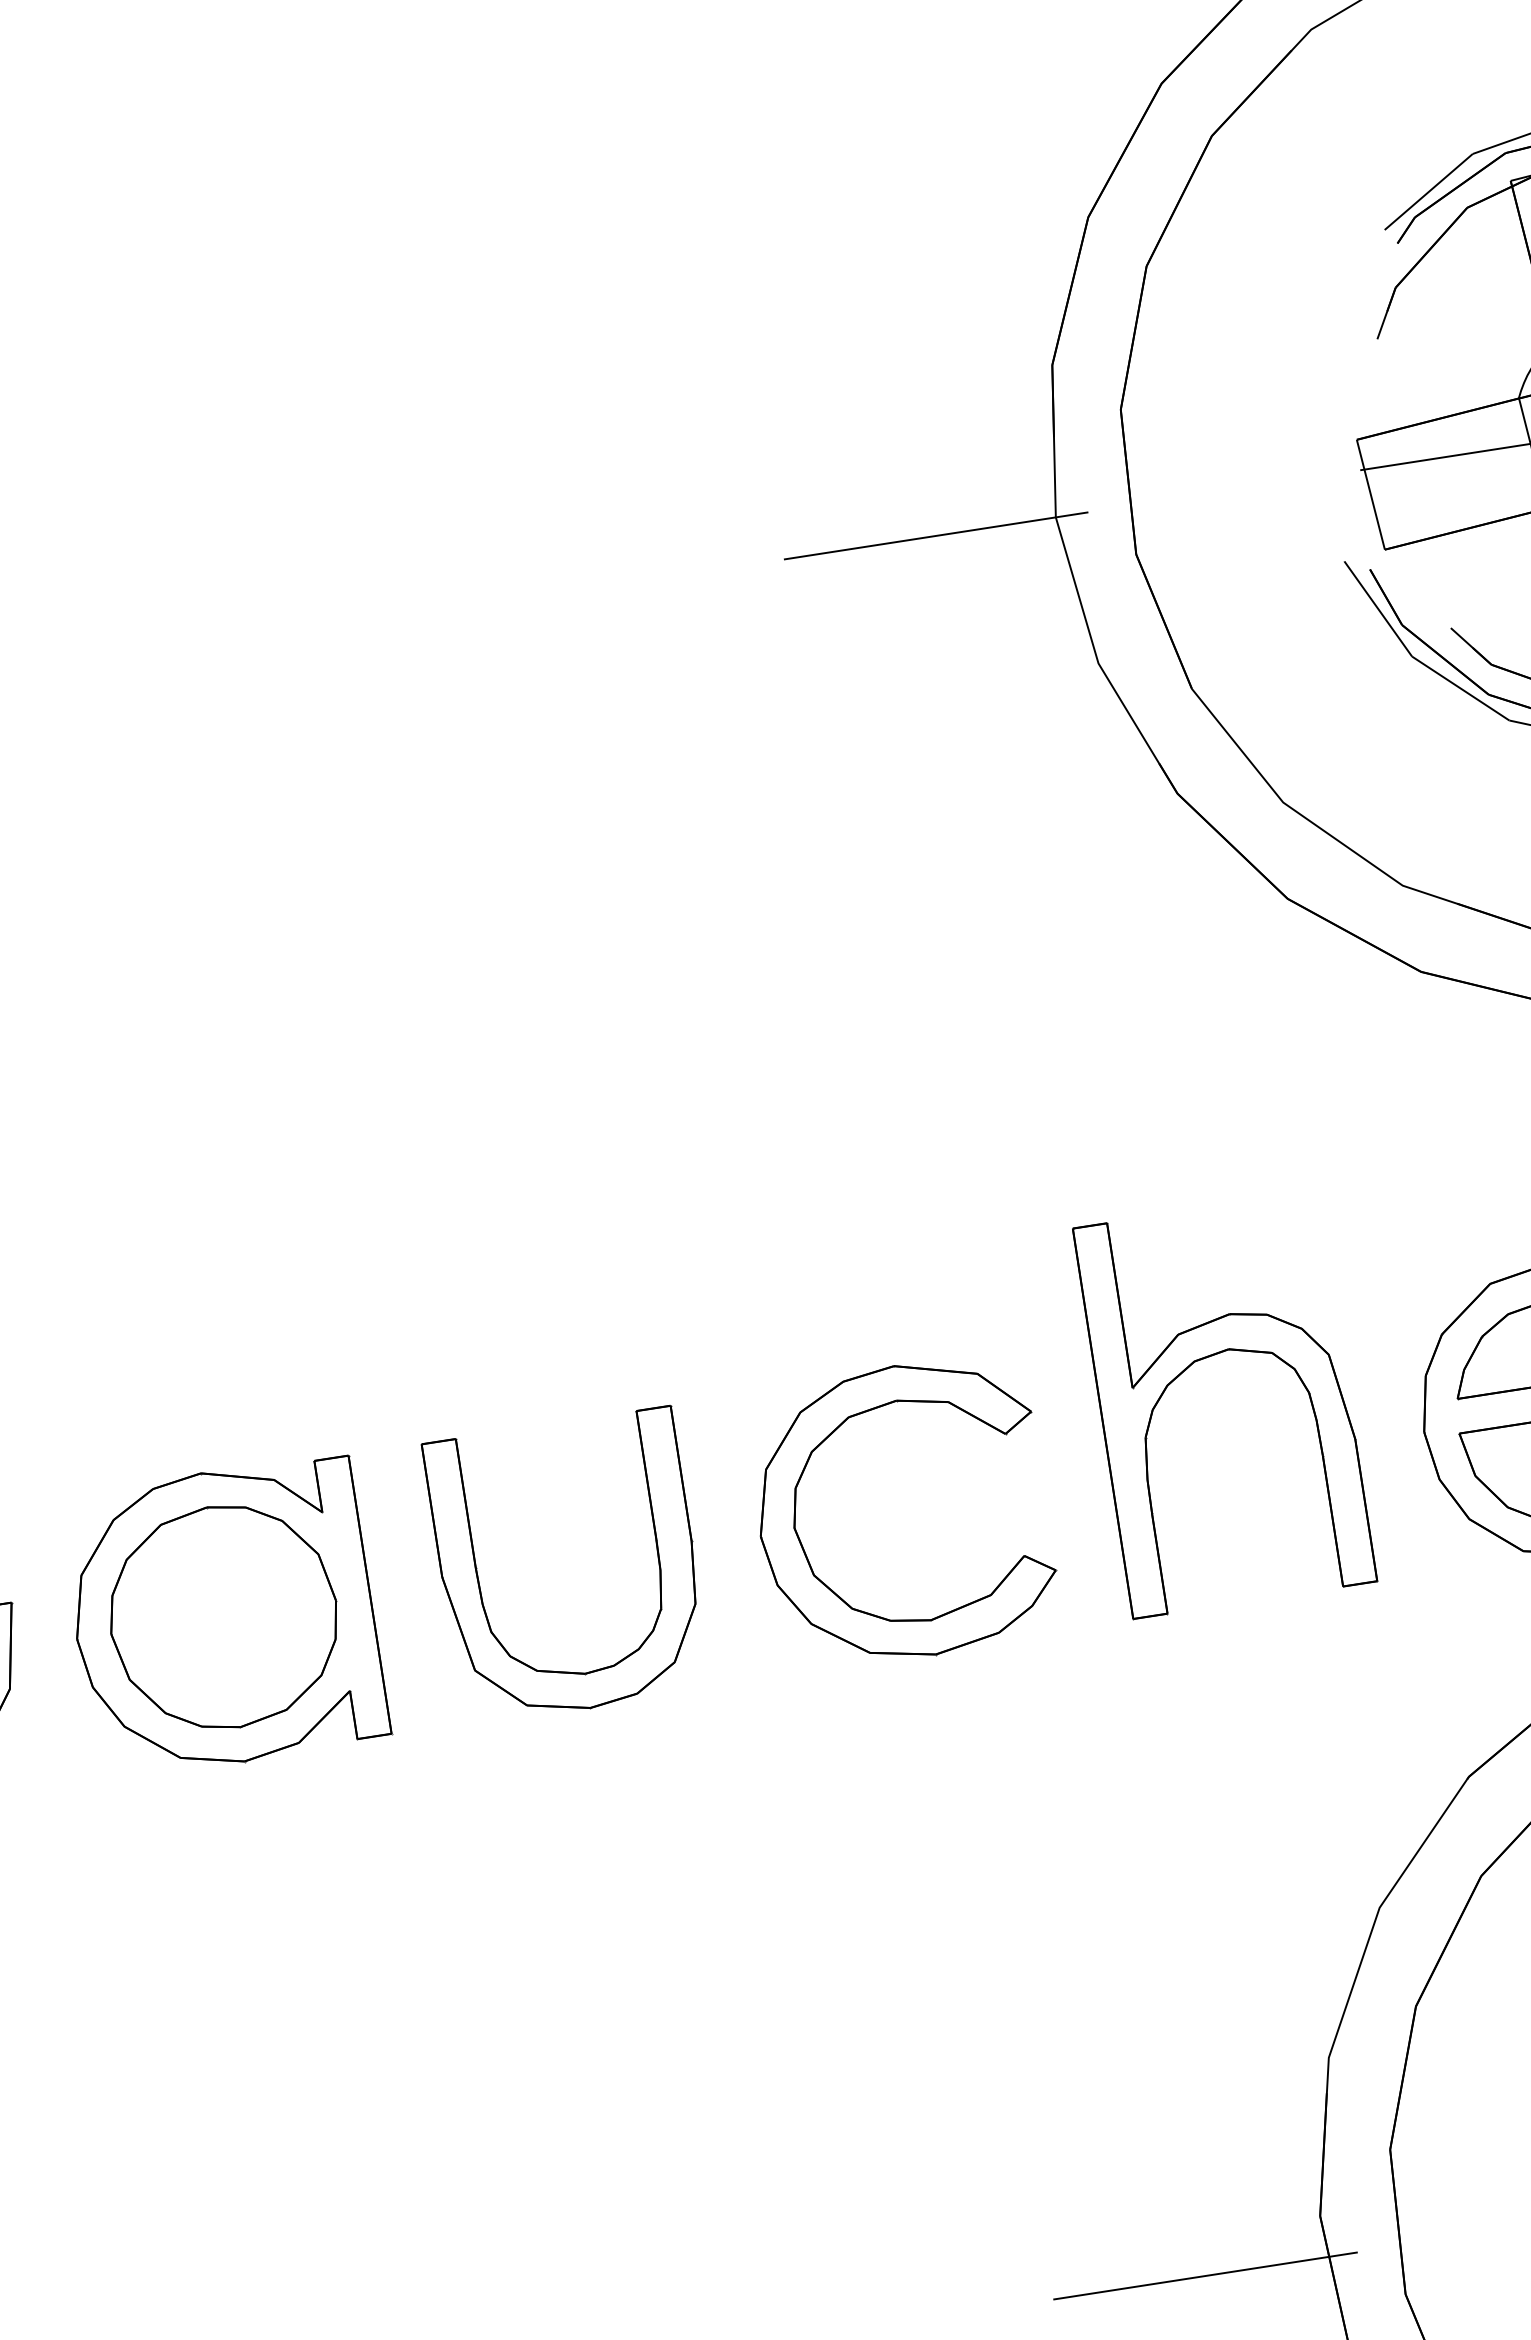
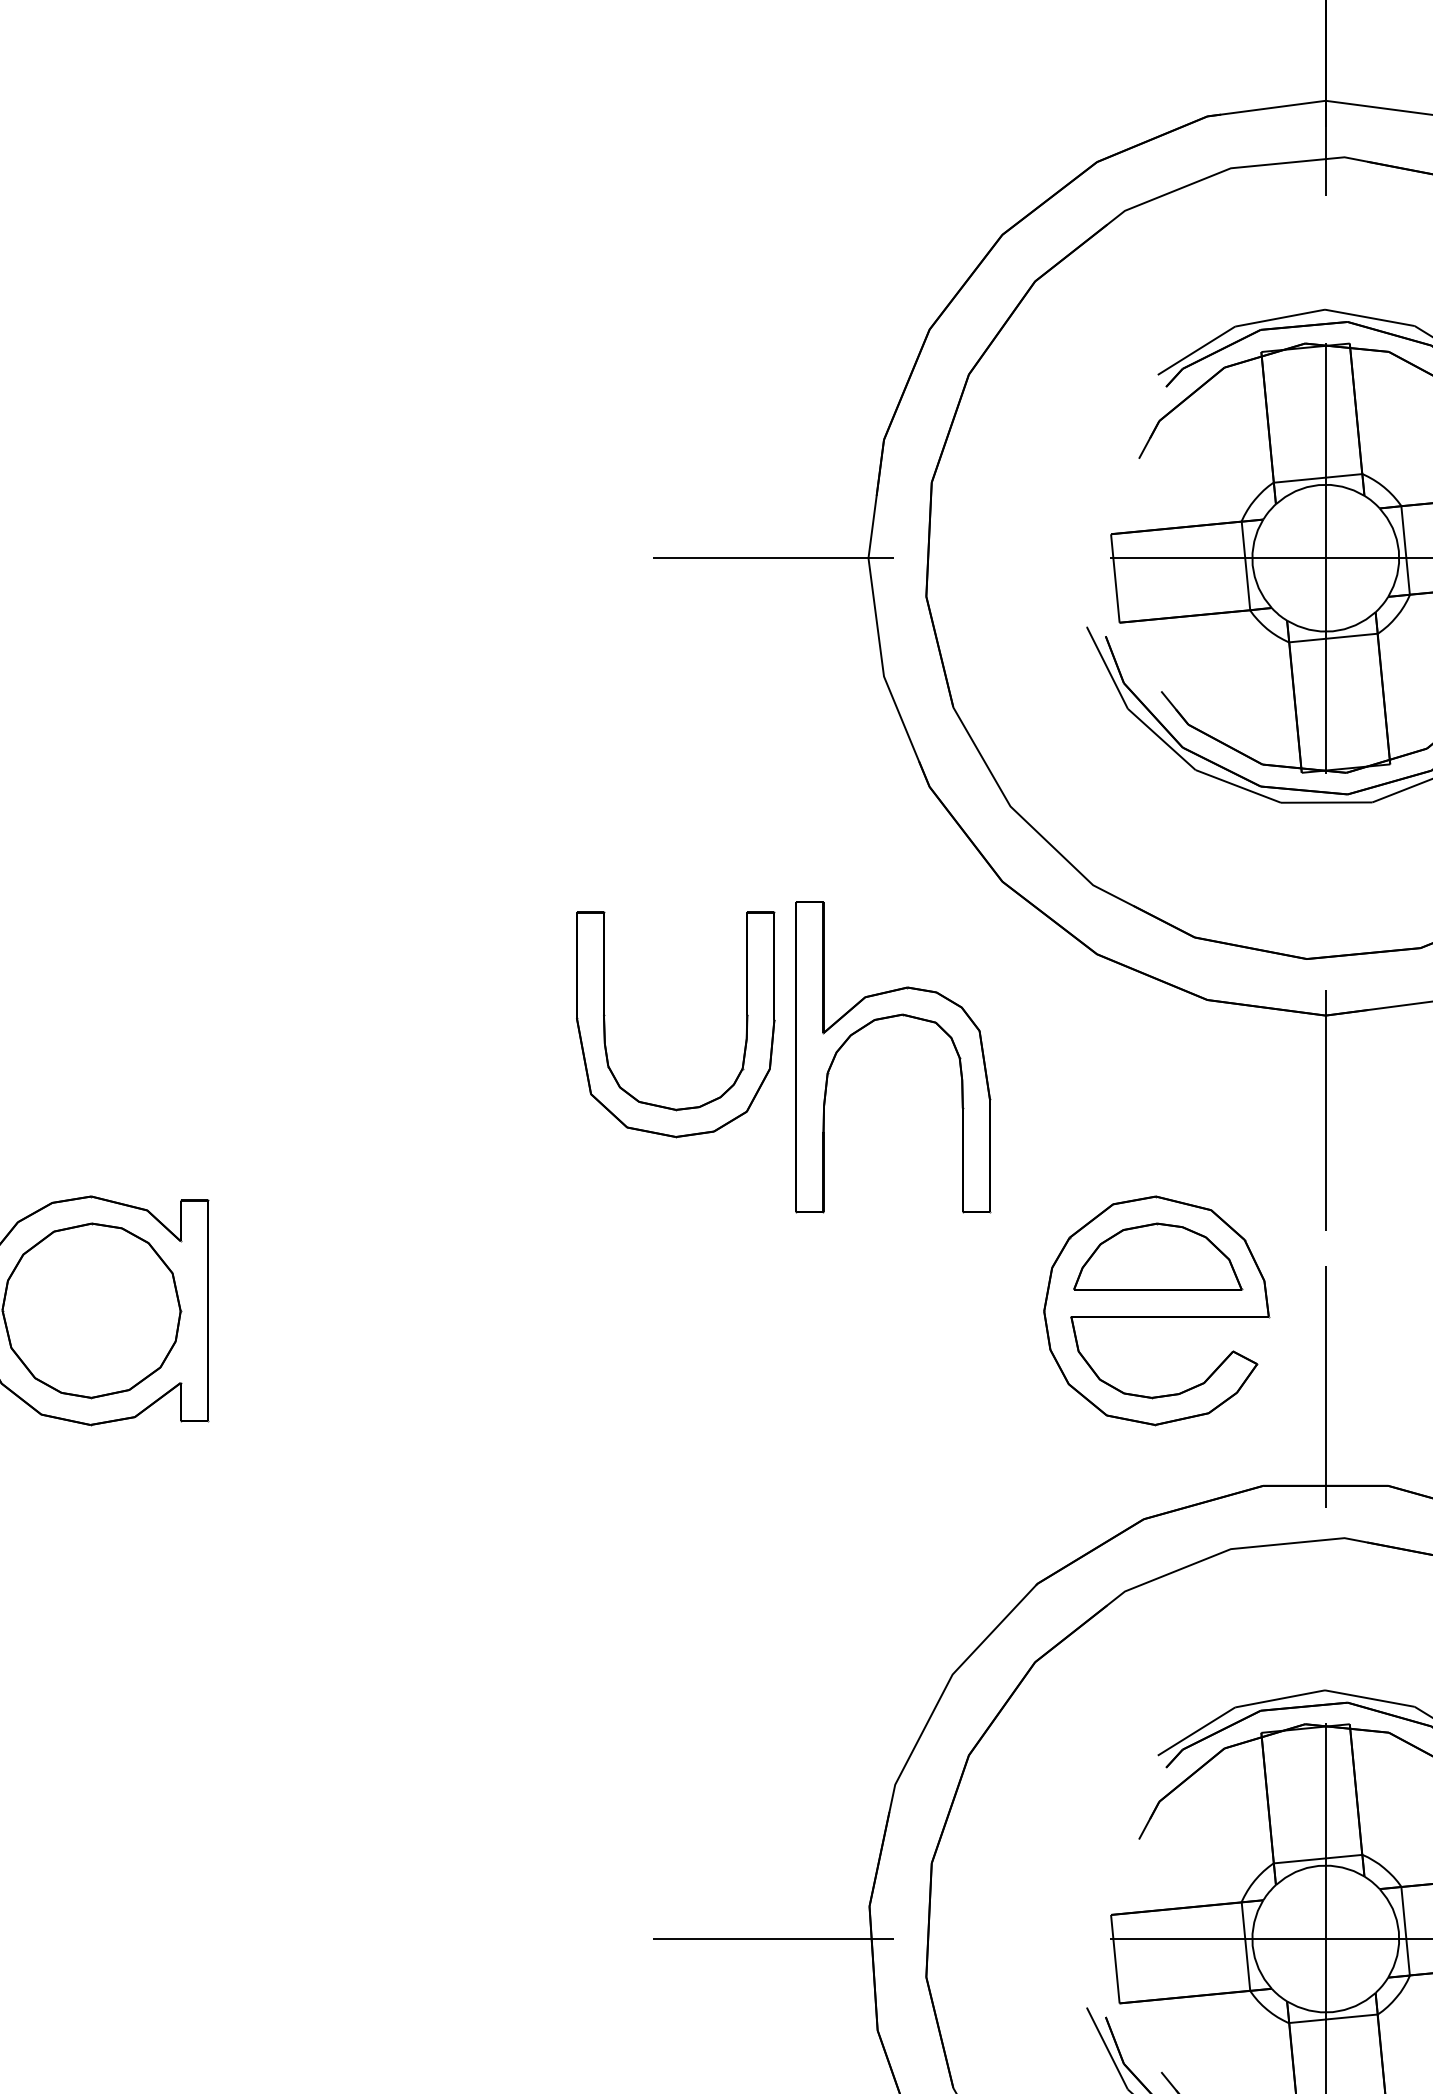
part: (1206, 1358) -> (884, 1019), moved
part: (805, 1550) -> (550, 1328), removed
part: (479, 1579) -> (605, 1024), moved

